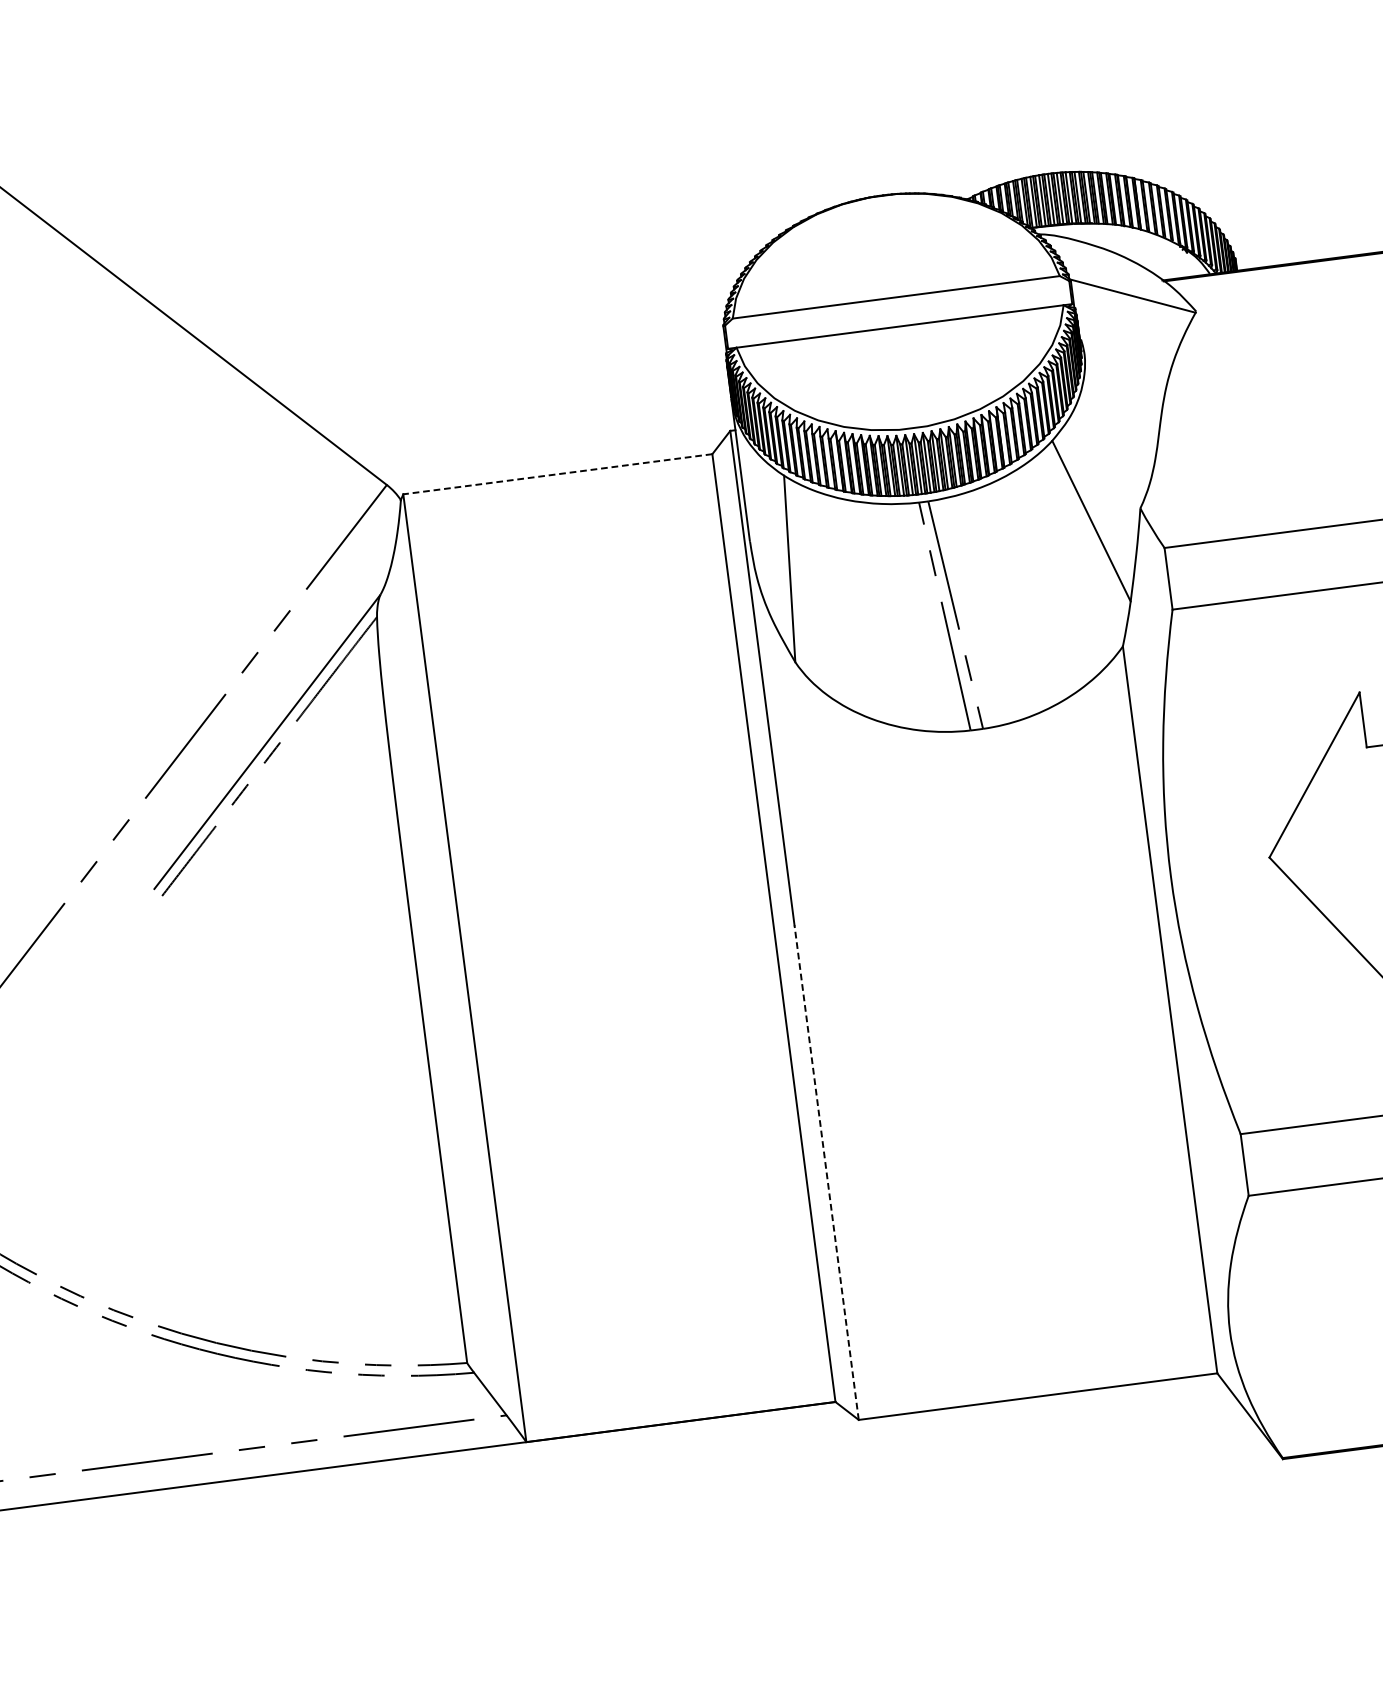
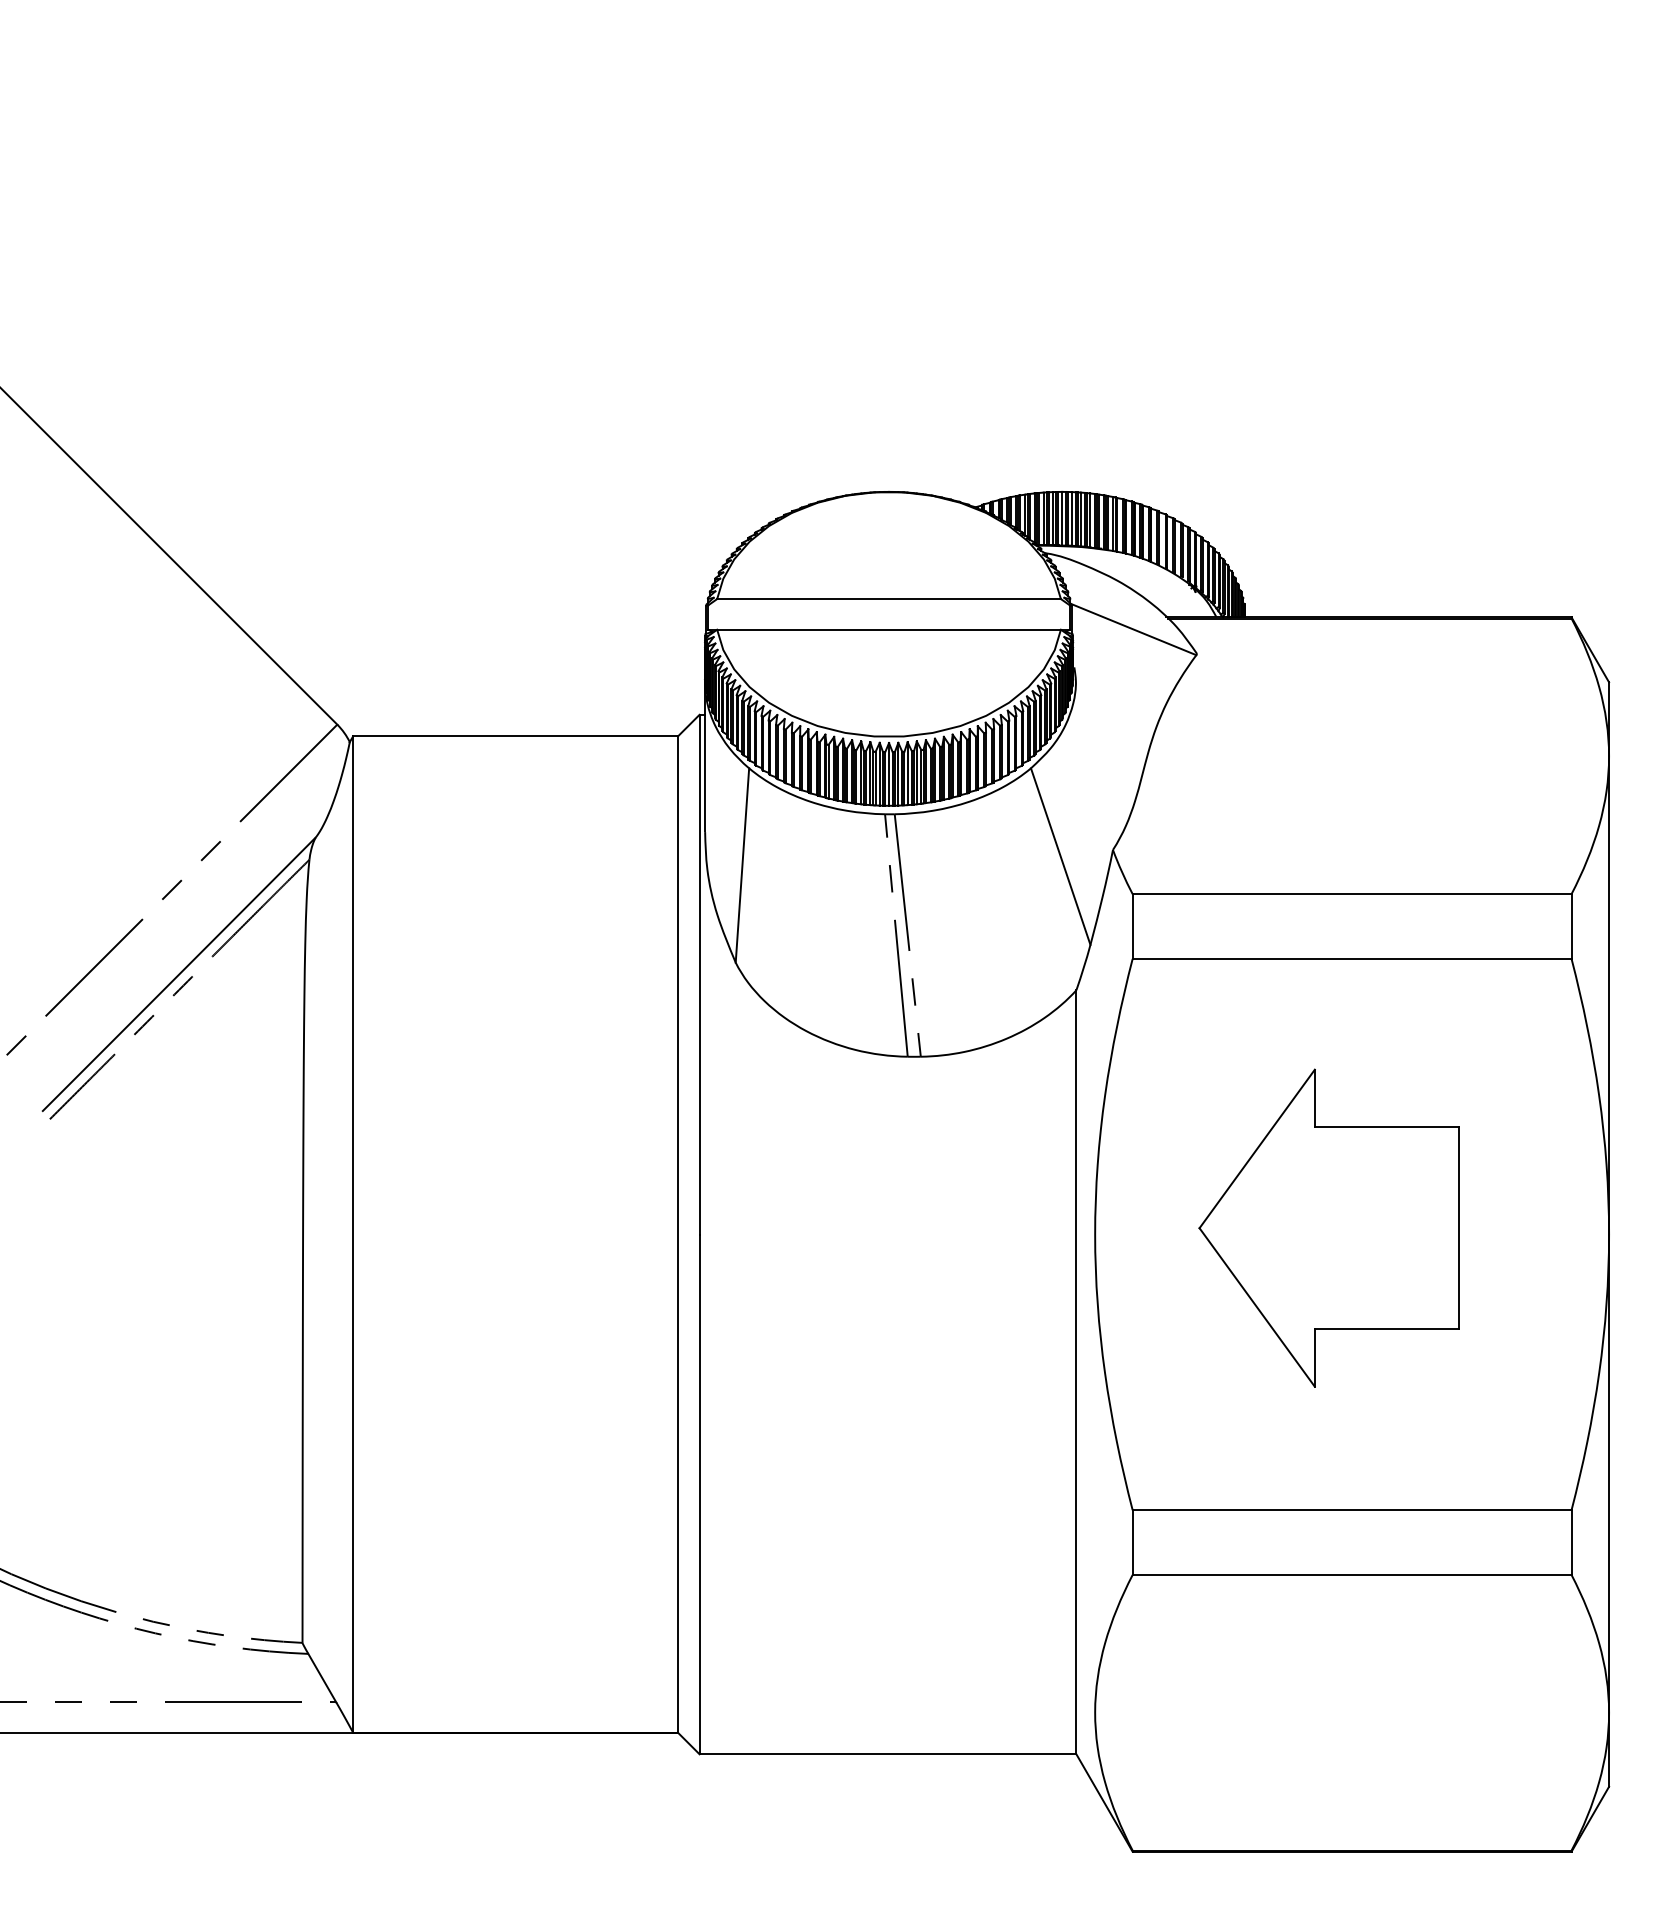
line: (557, 474) -> (515, 736), dashed -> solid
line: (826, 1172) -> (699, 1494), dashed -> solid

